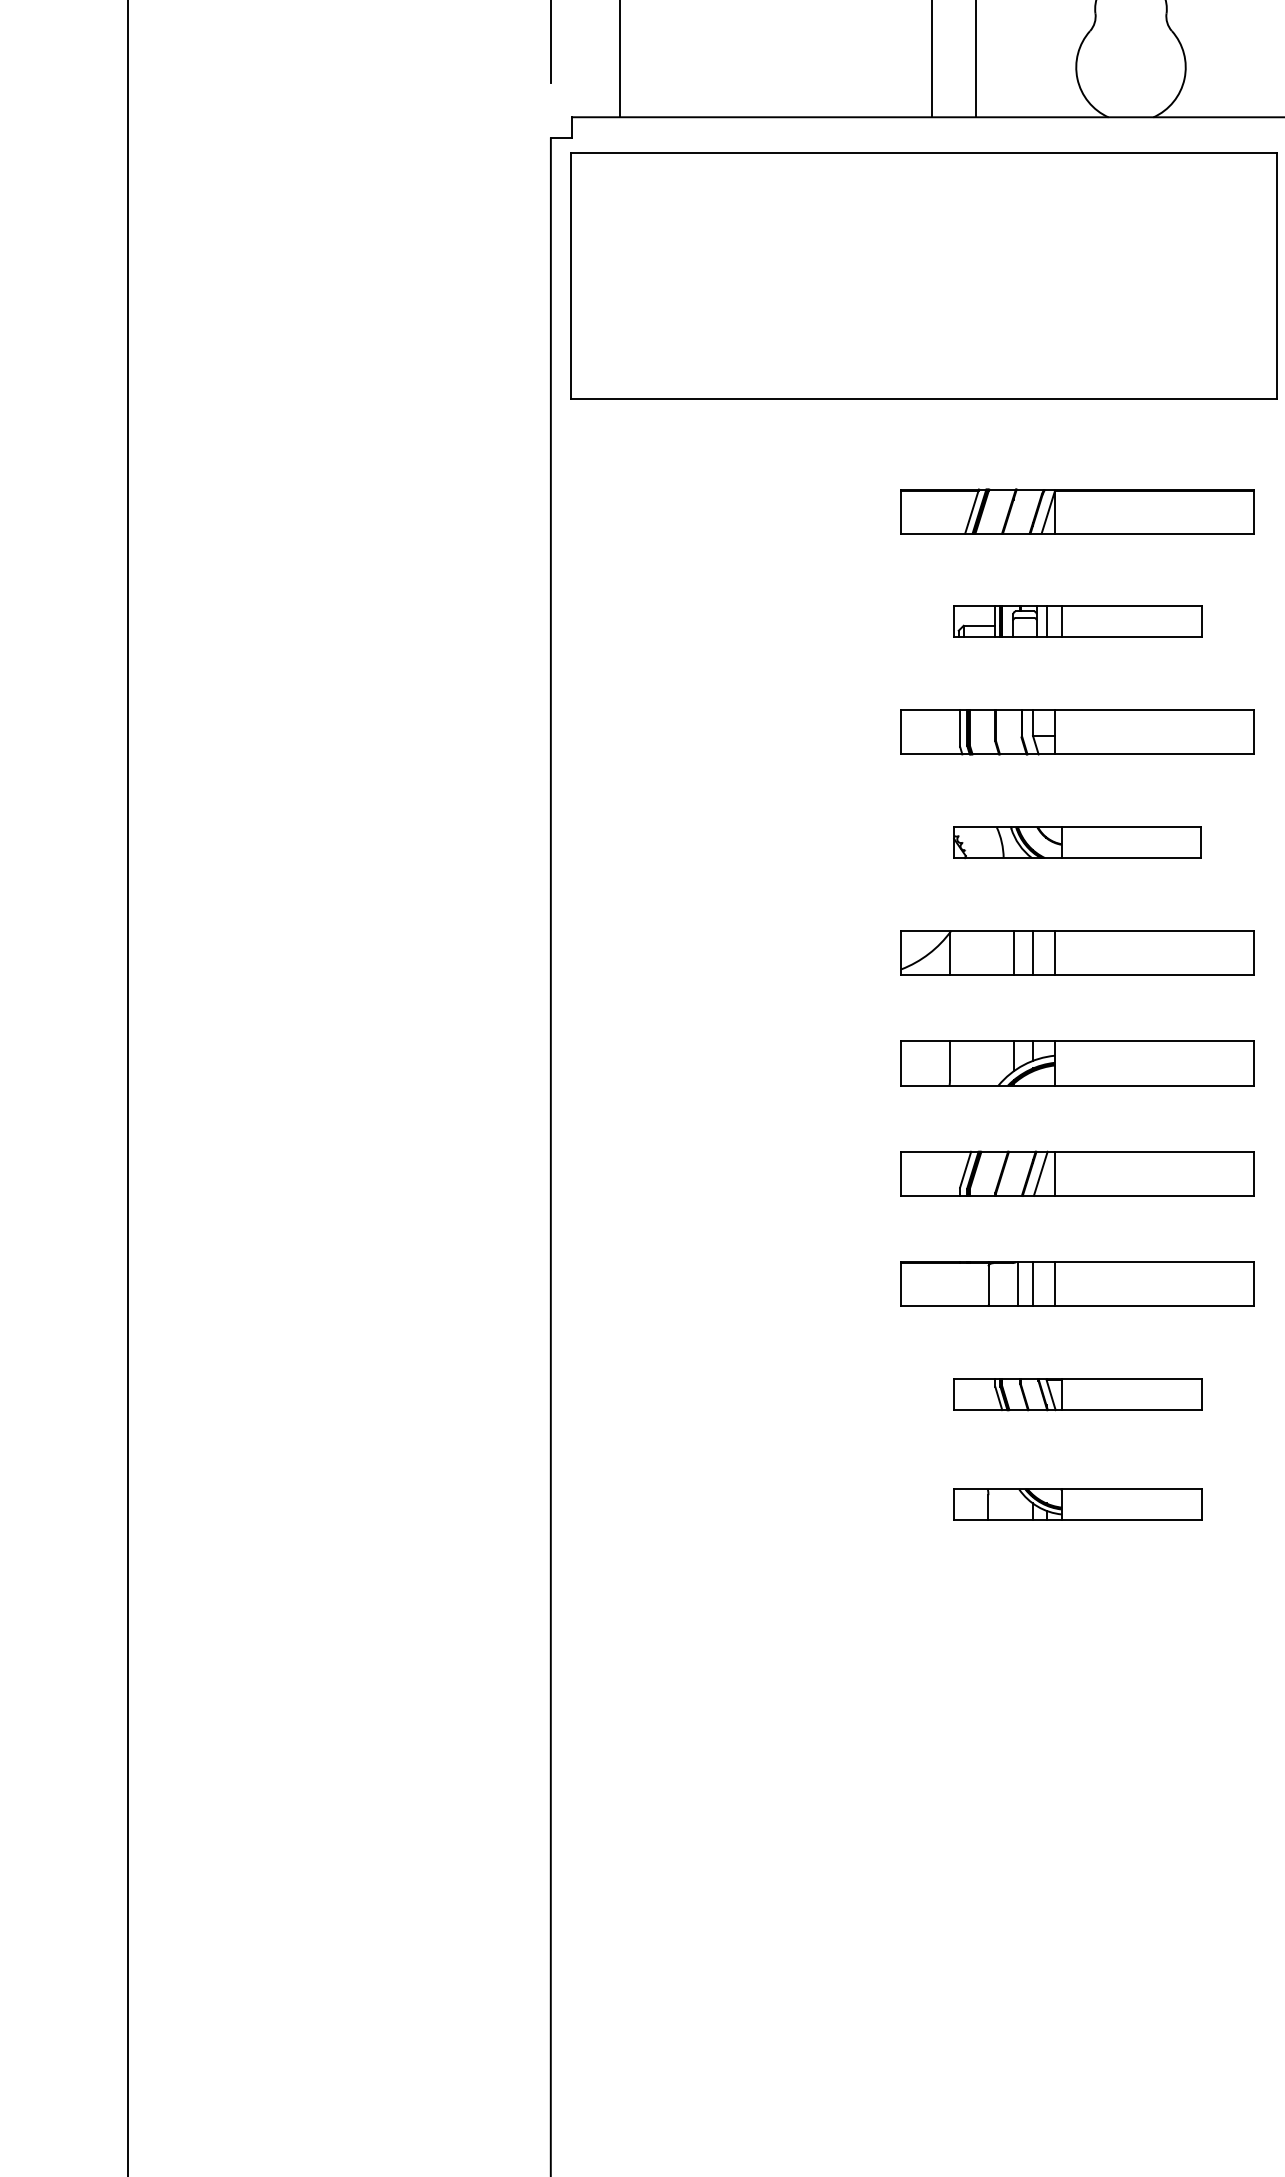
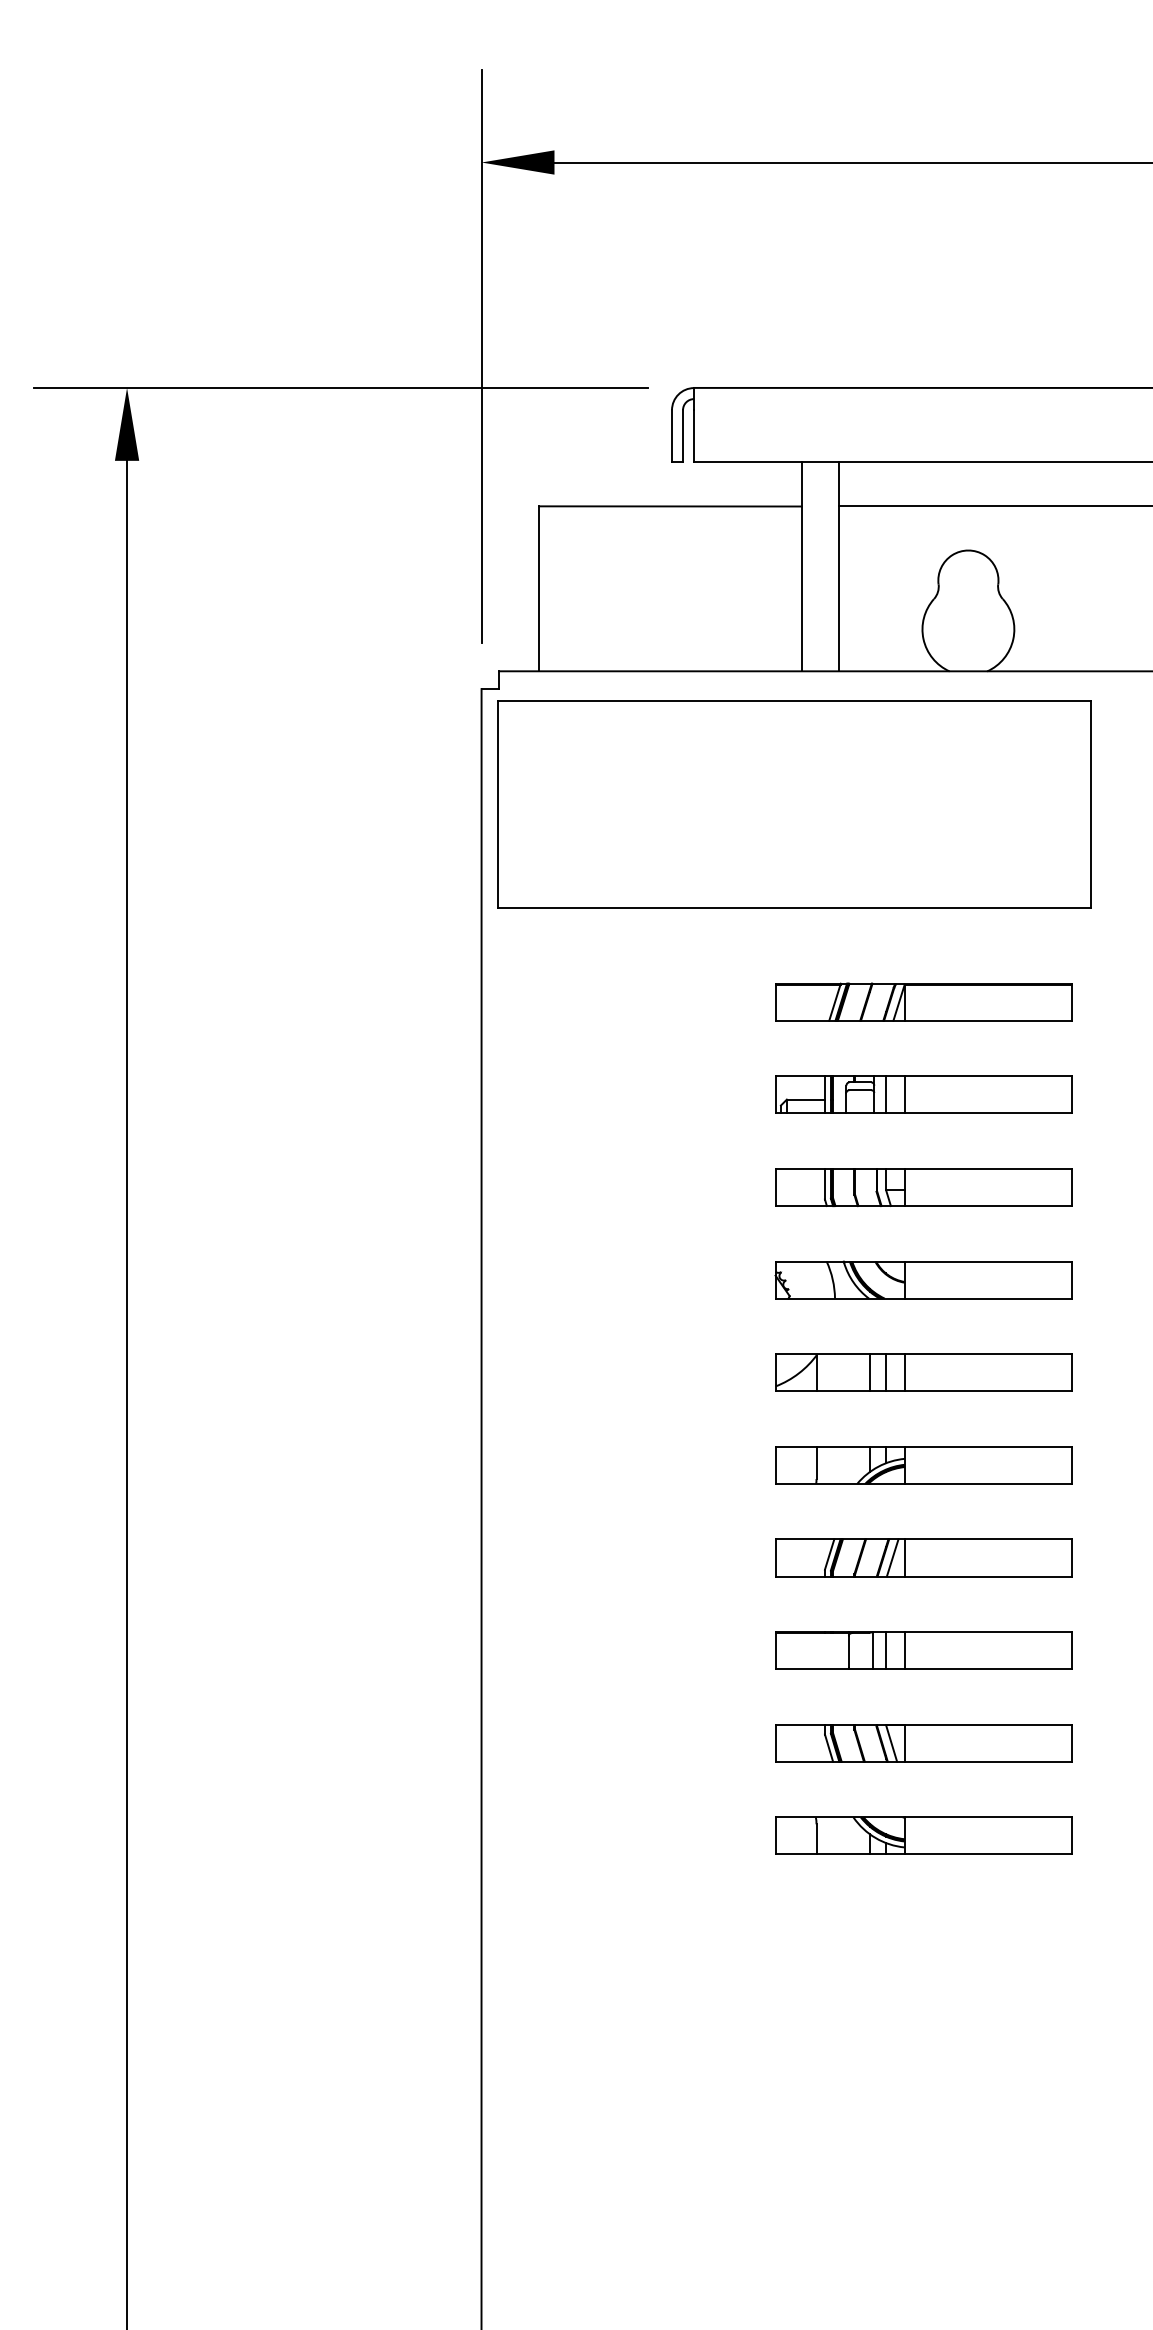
part: (1077, 621) -> (923, 1094), size x1.43
part: (1077, 841) -> (923, 1279), size x1.43
part: (1077, 1394) -> (923, 1743), size x1.43
part: (1077, 1504) -> (923, 1835), size x1.43

